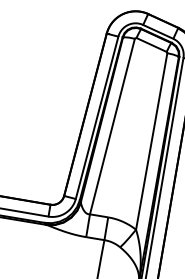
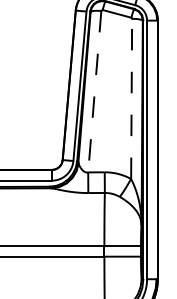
line: (112, 126) -> (94, 91), solid -> dashed
line: (151, 141) -> (131, 98), solid -> dashed

